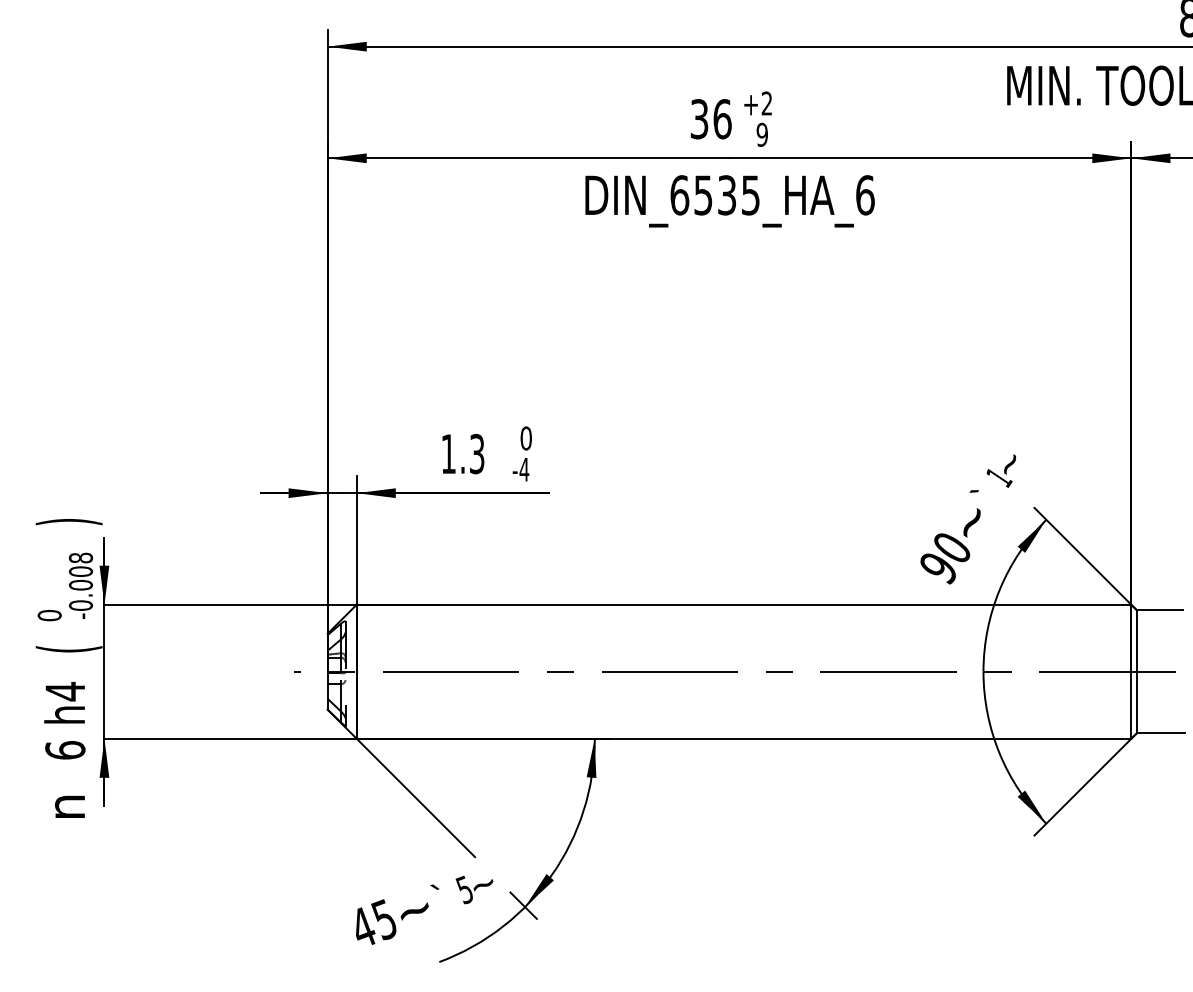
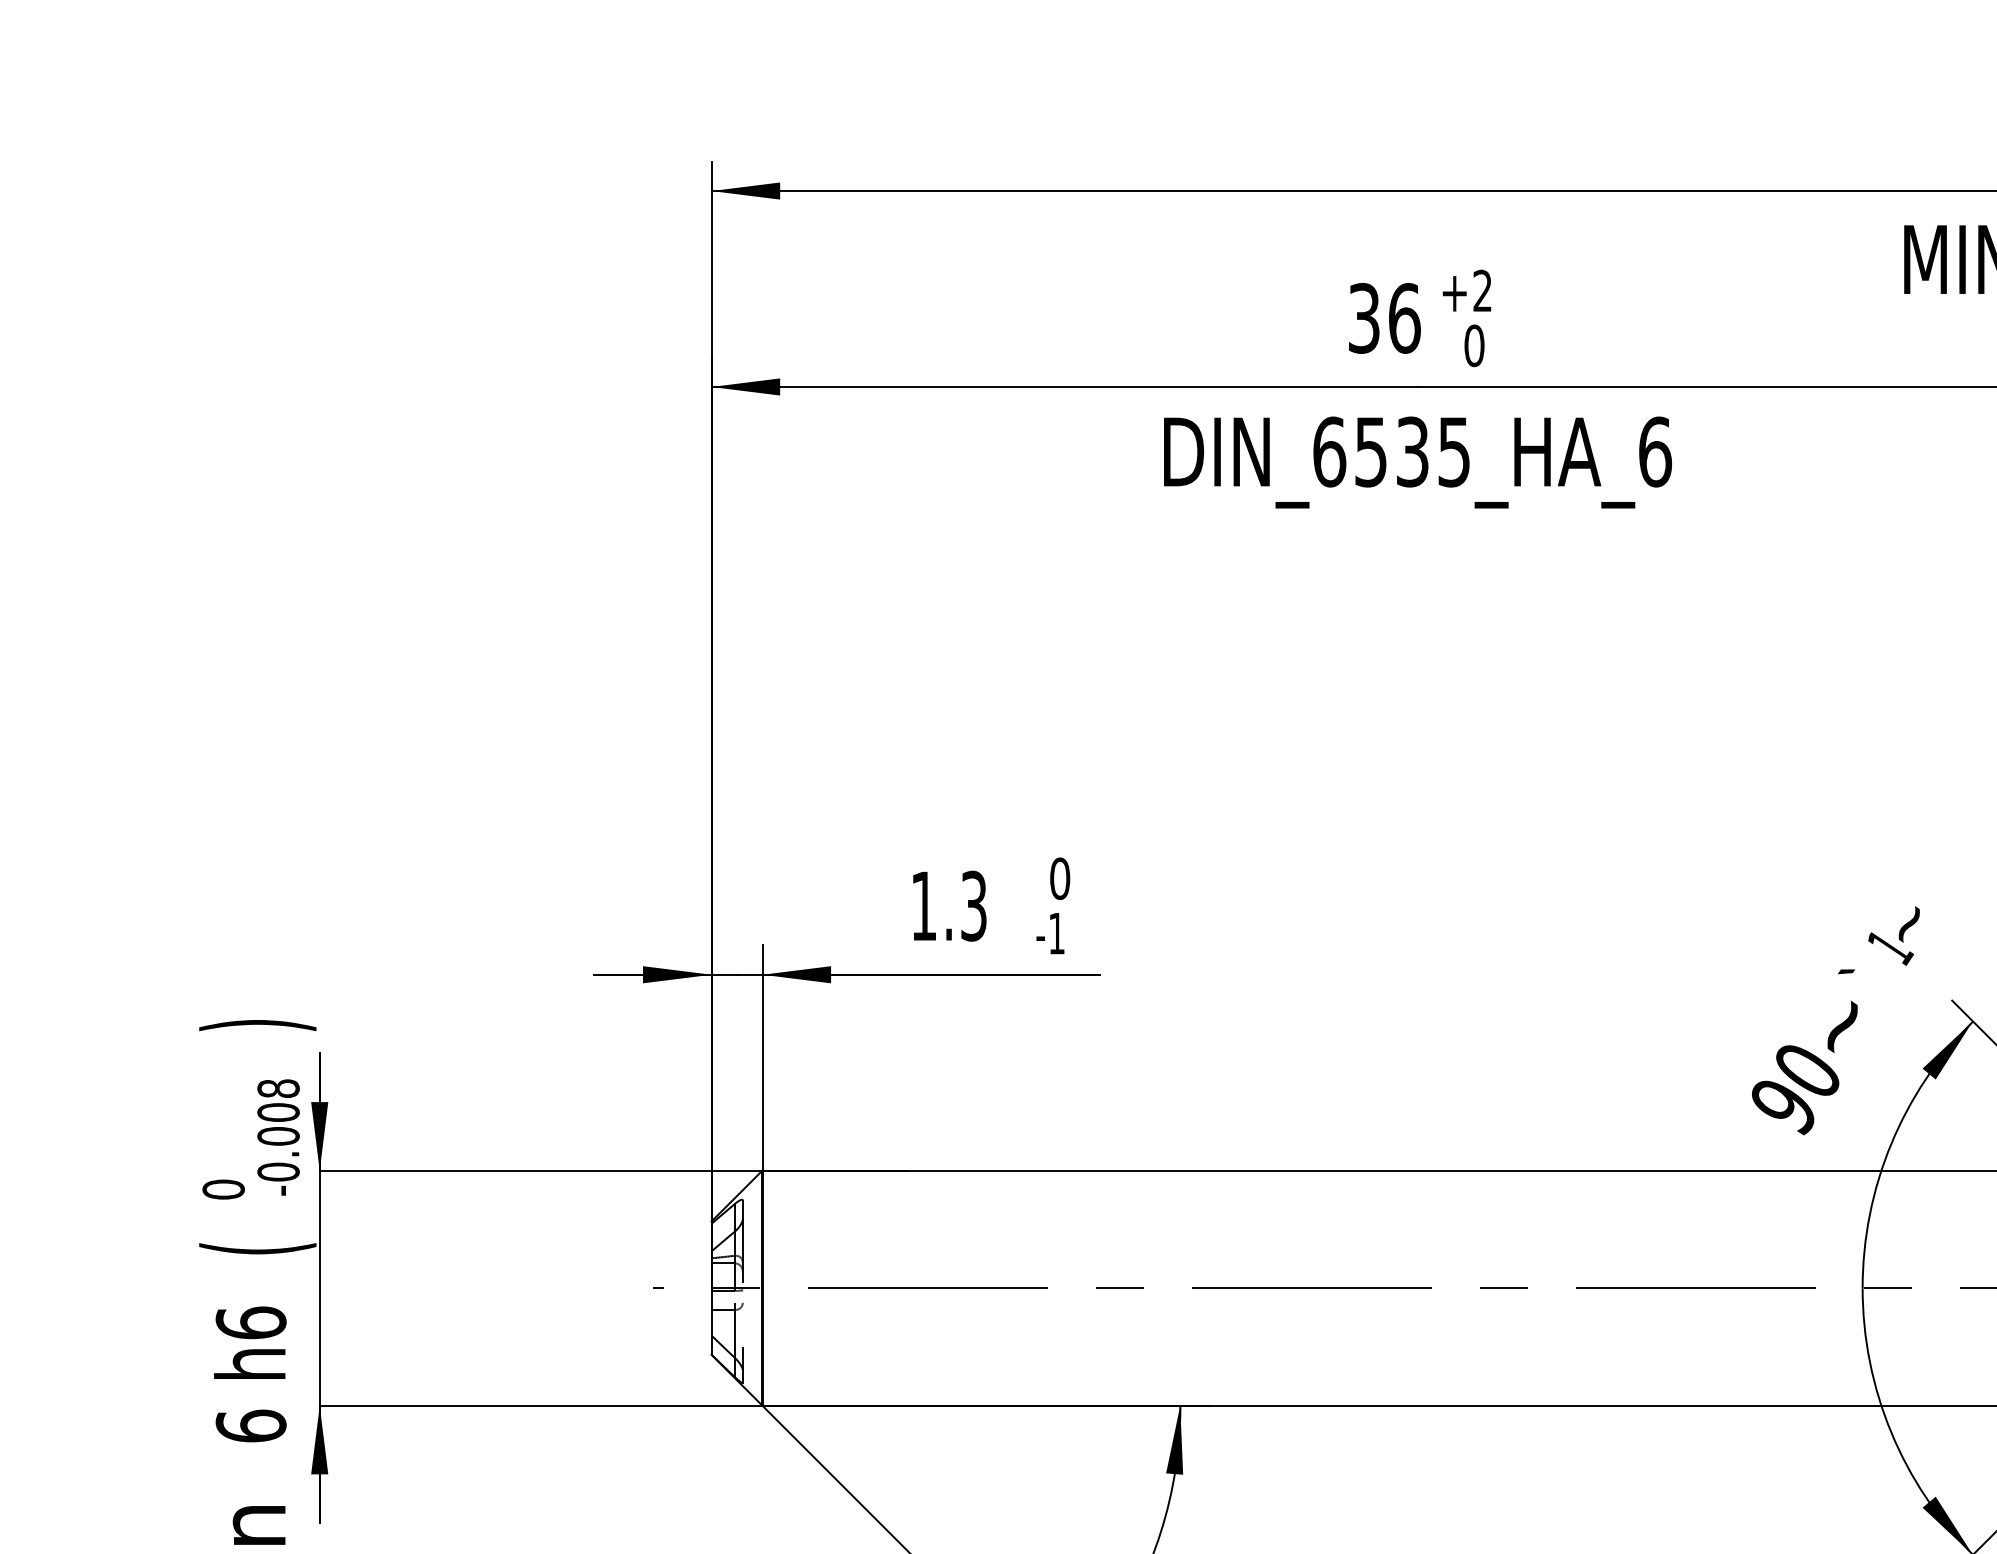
text: (761, 134) -> (1473, 345), 9 -> 0
text: (524, 469) -> (1057, 933), -4 -> -1
text: (65, 691) -> (251, 1322), h4 -> h6

